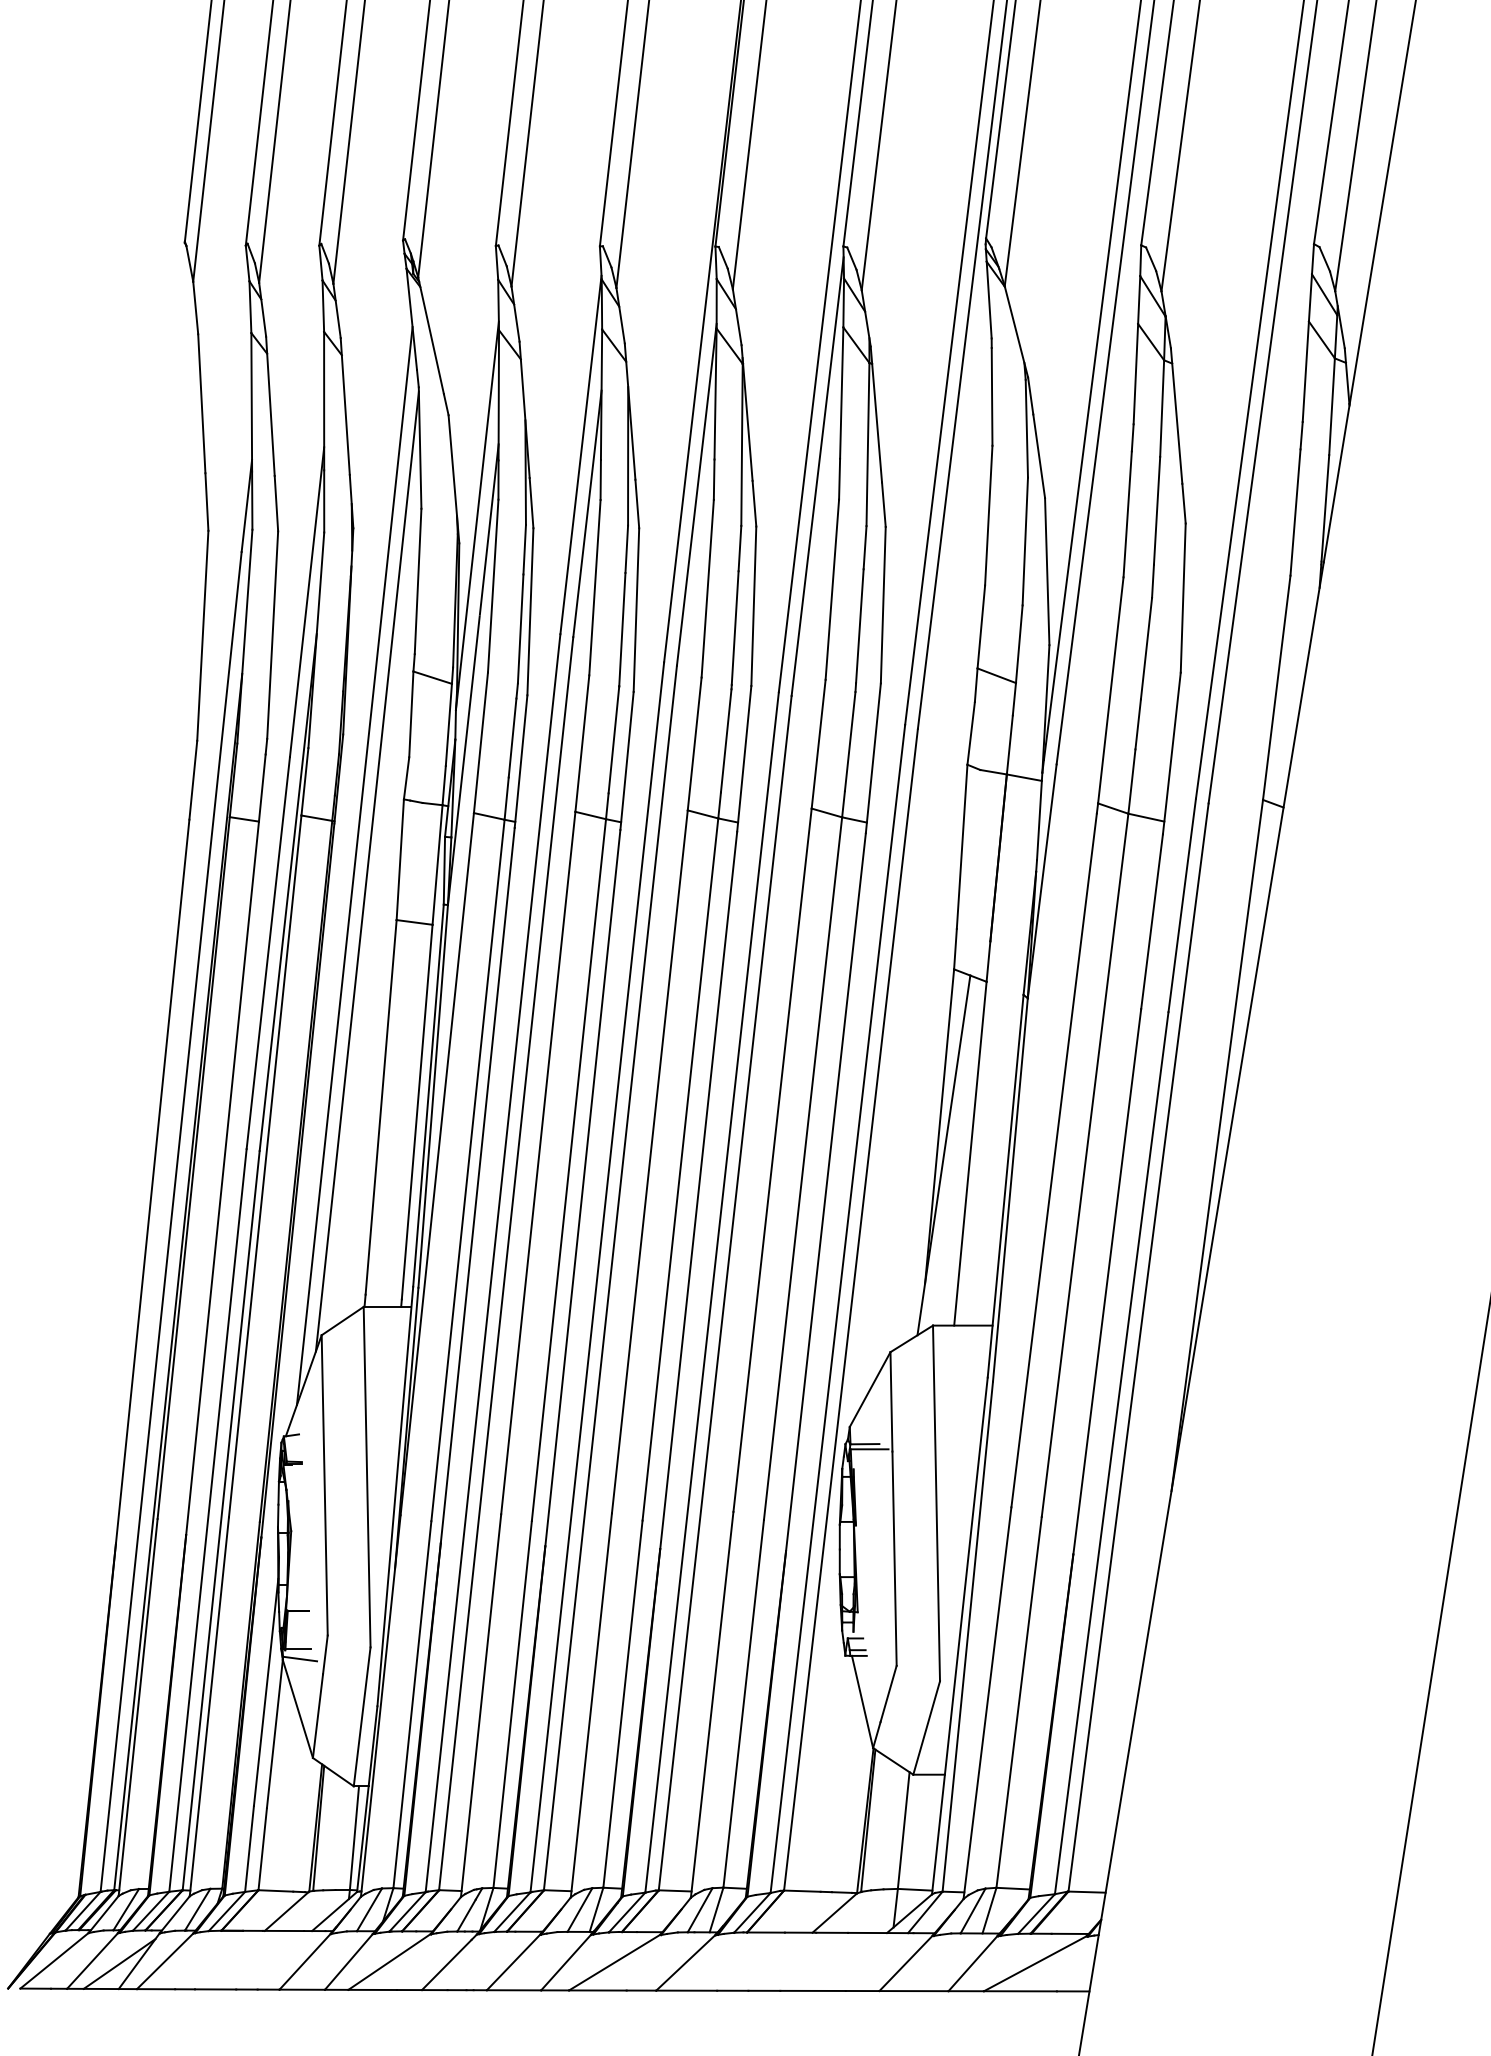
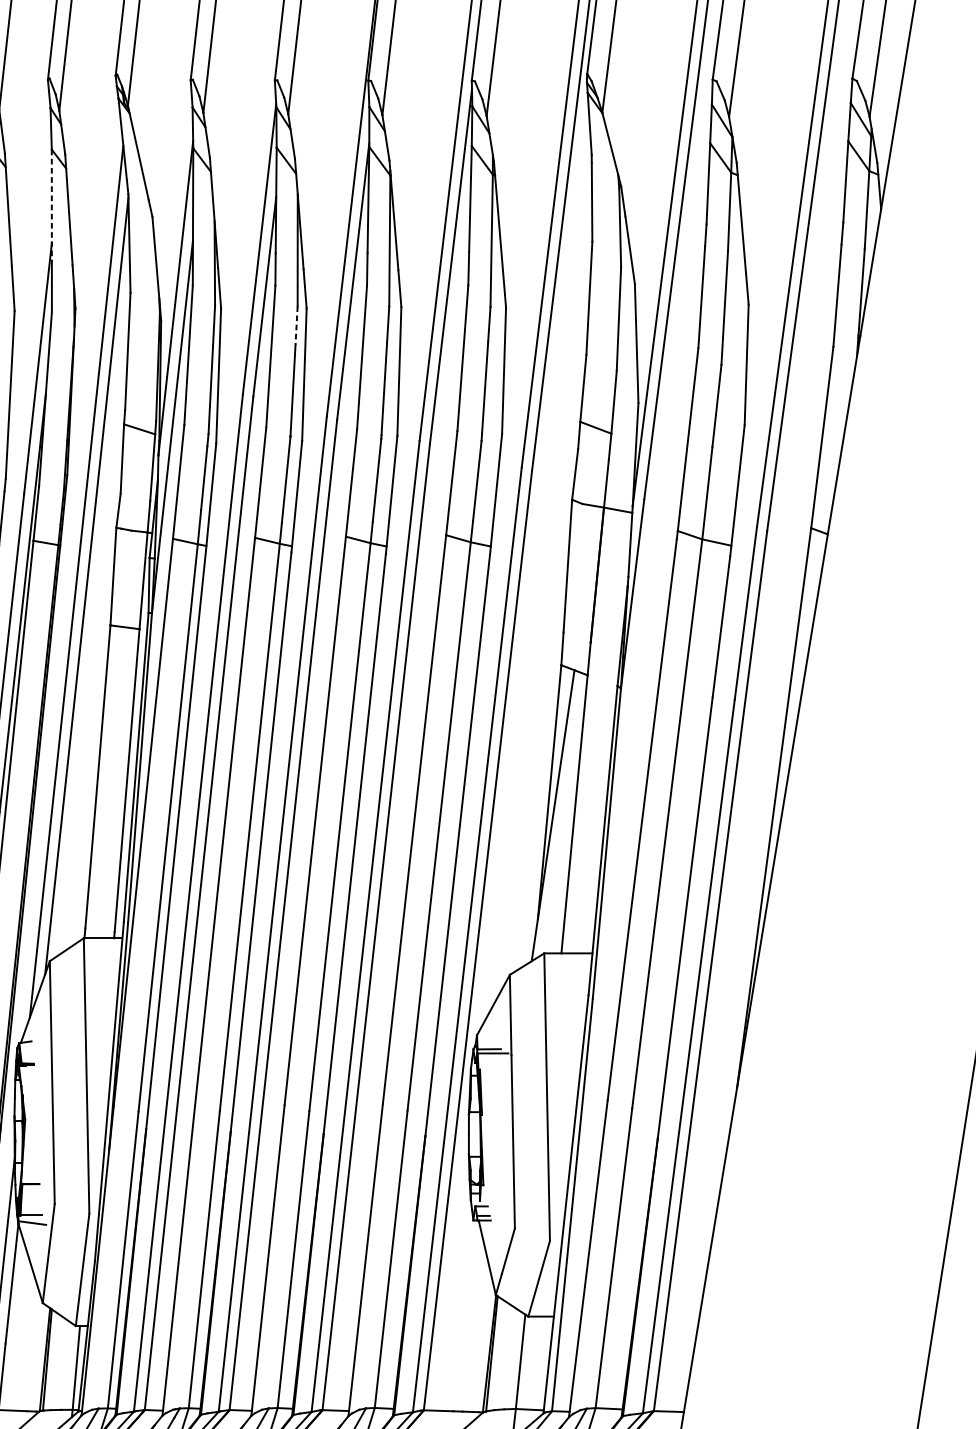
line: (324, 401) -> (52, 205), solid -> dashed
line: (626, 549) -> (296, 325), solid -> dashed

